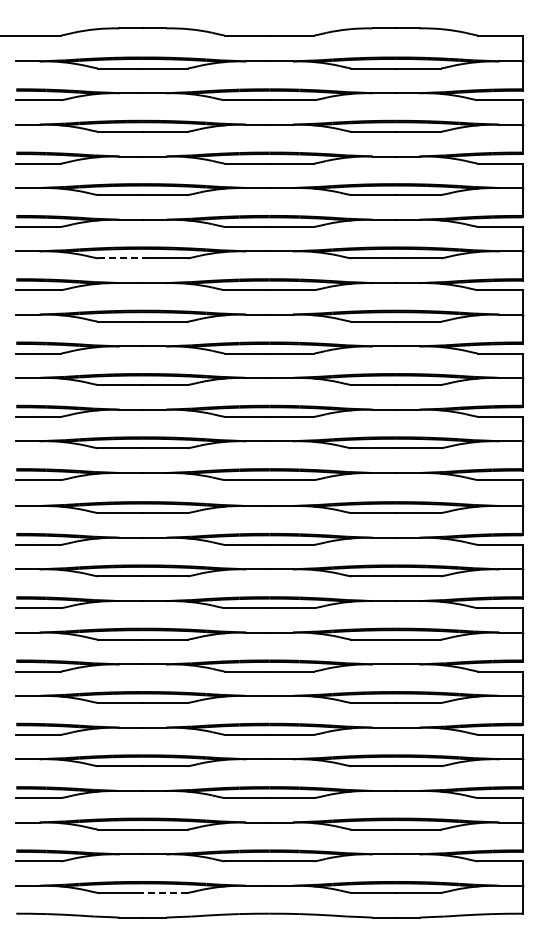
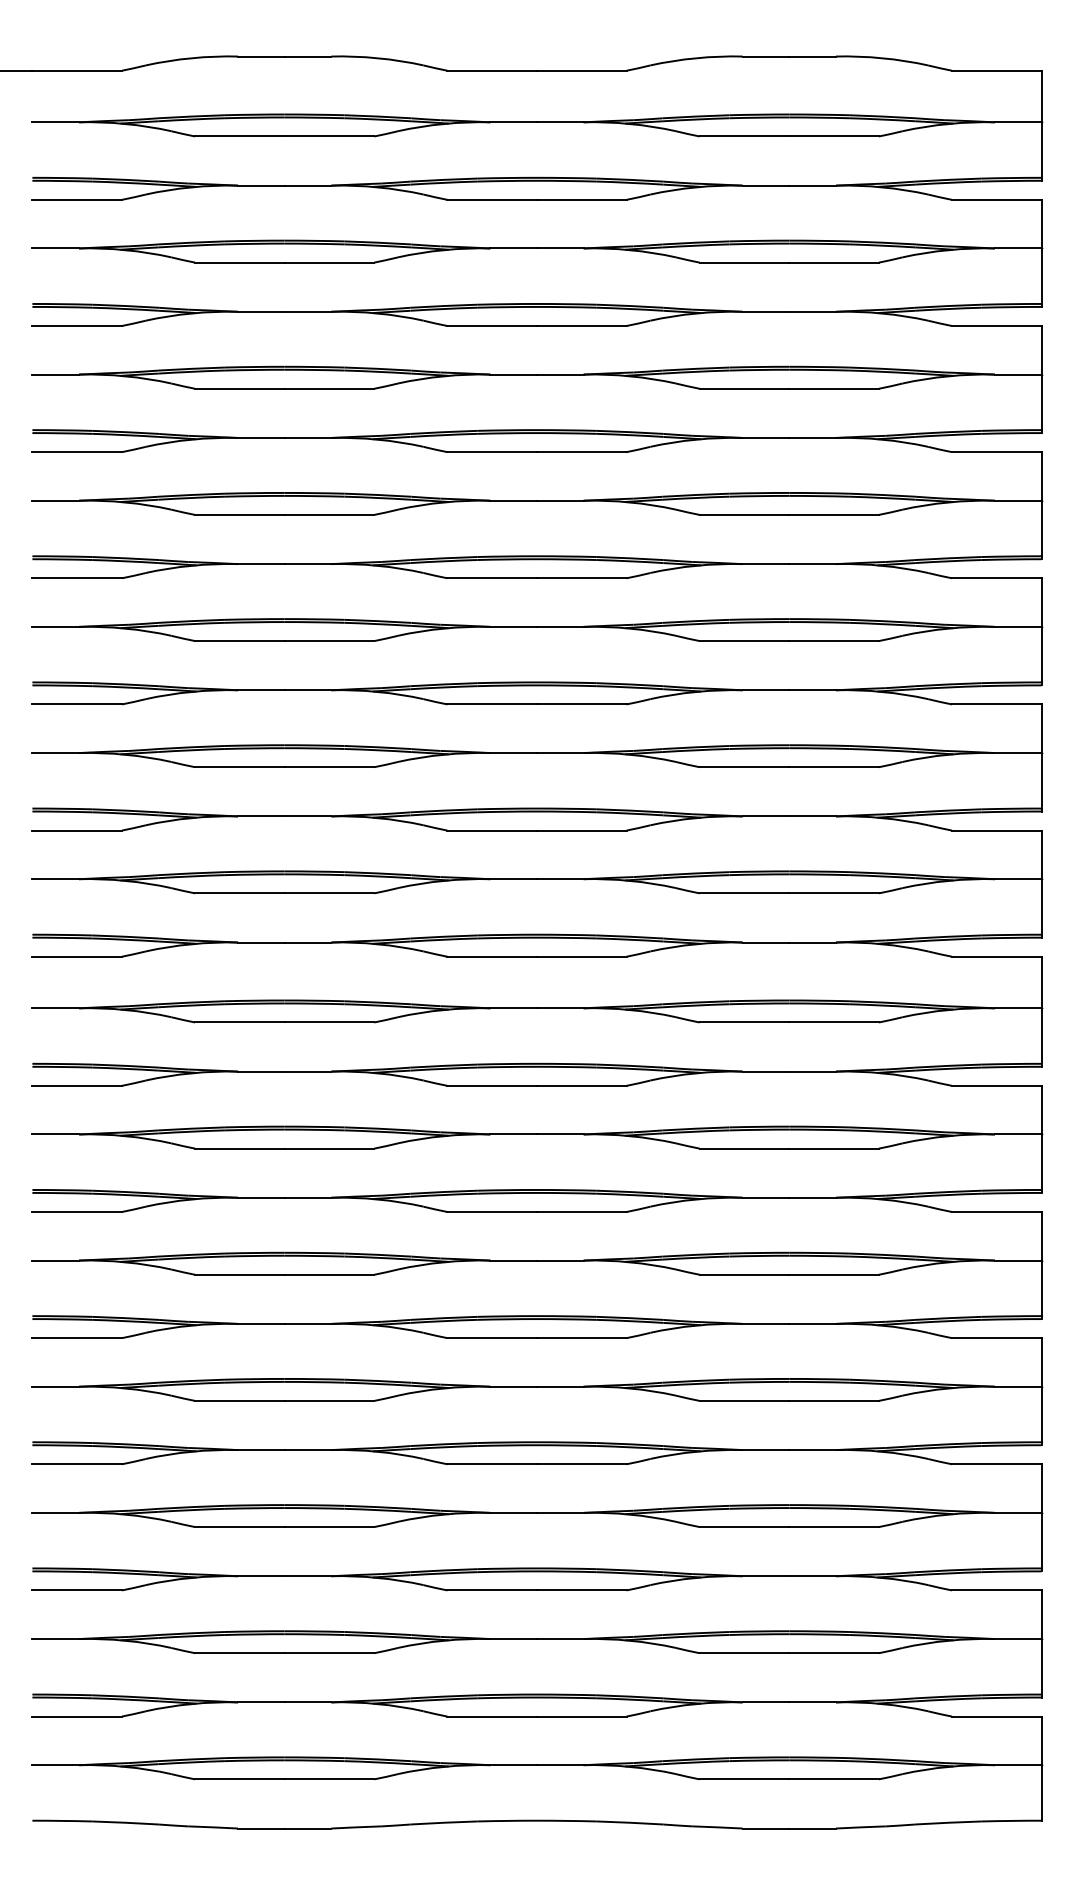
line: (120, 258) -> (240, 515), dashed -> solid
line: (164, 892) -> (327, 1778), dashed -> solid

